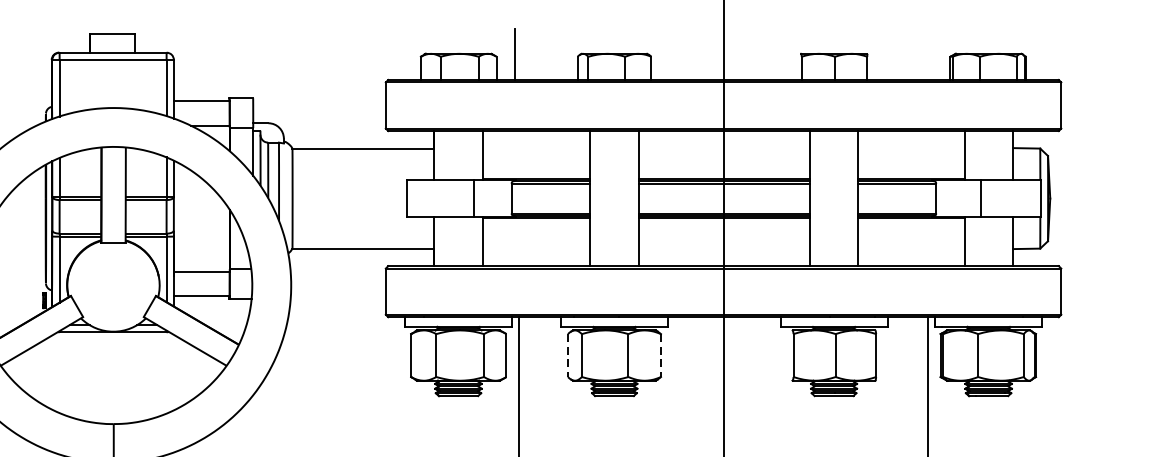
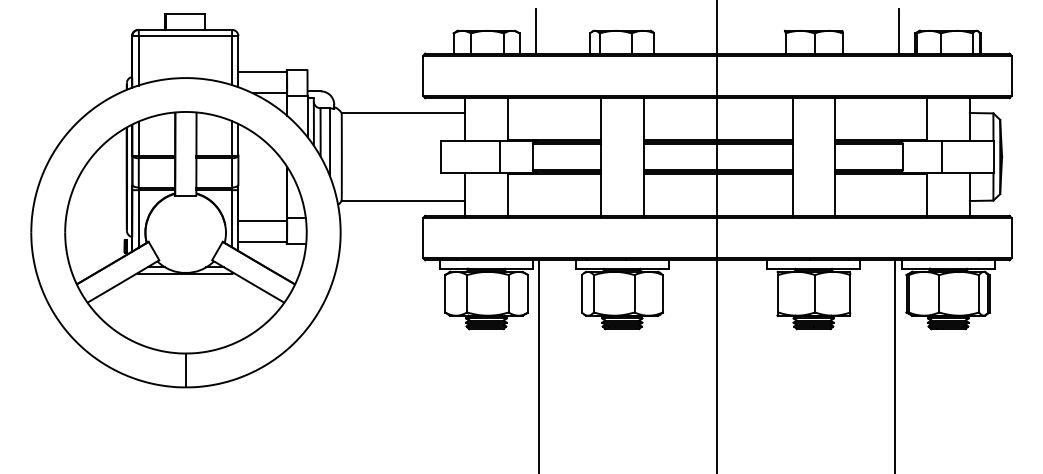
line: (932, 54) -> (899, 31), added
line: (567, 355) -> (581, 293), dashed -> solid
line: (660, 355) -> (662, 293), dashed -> solid

